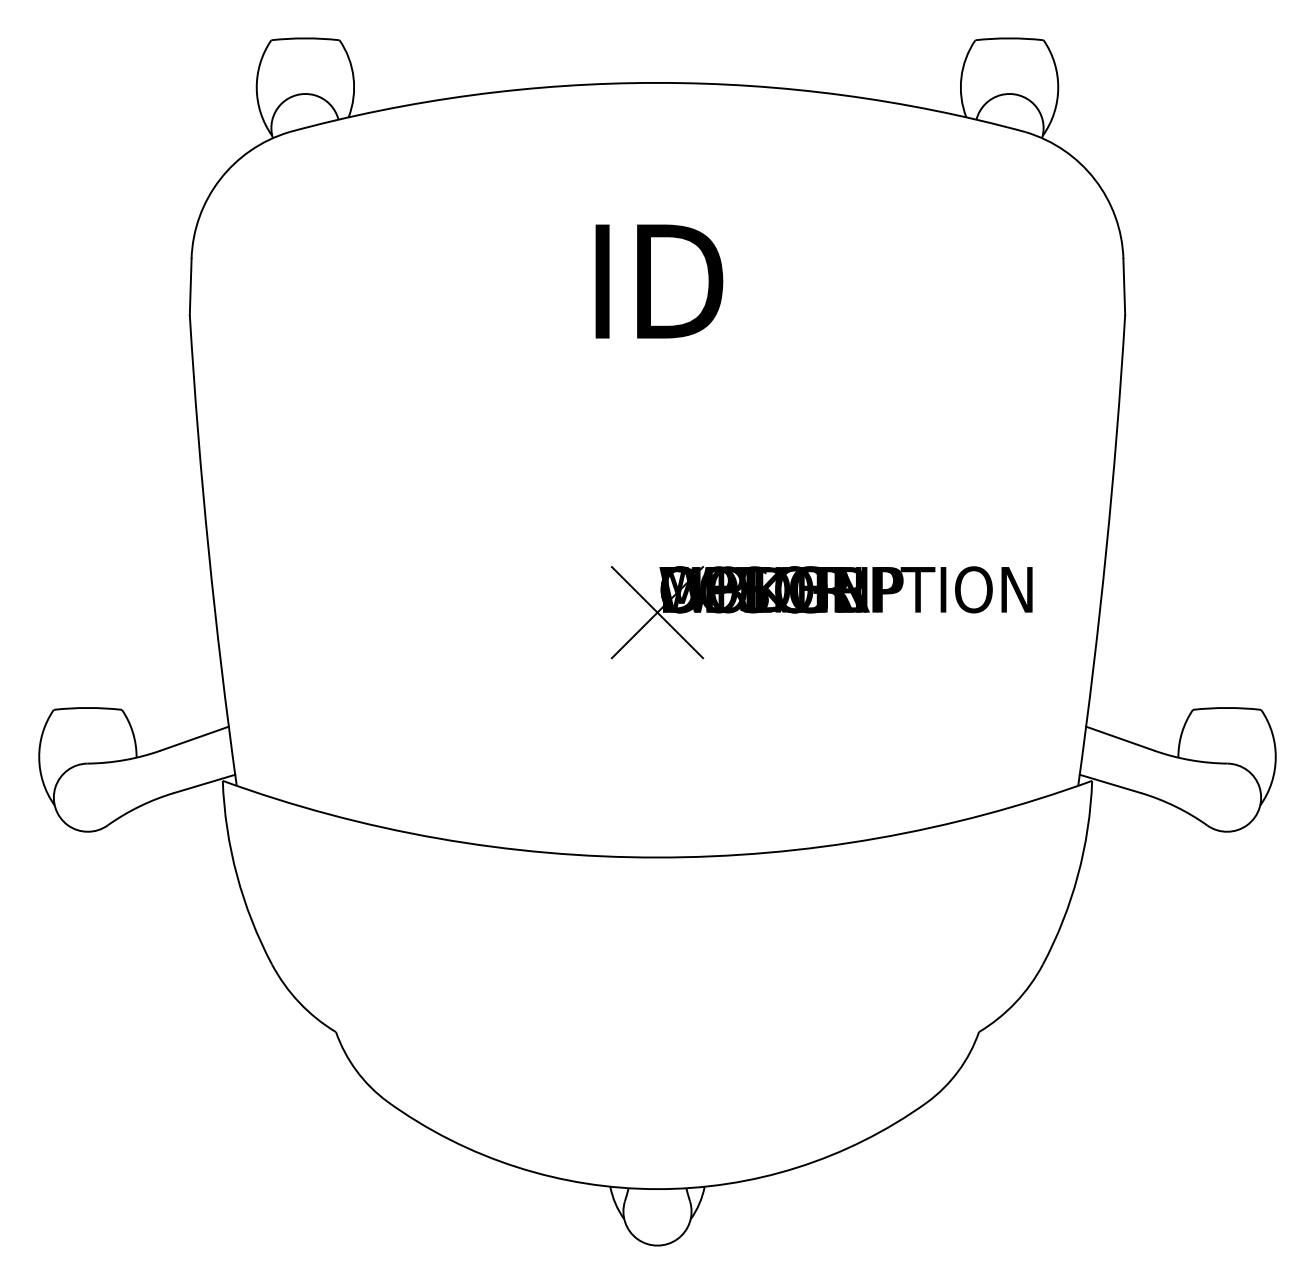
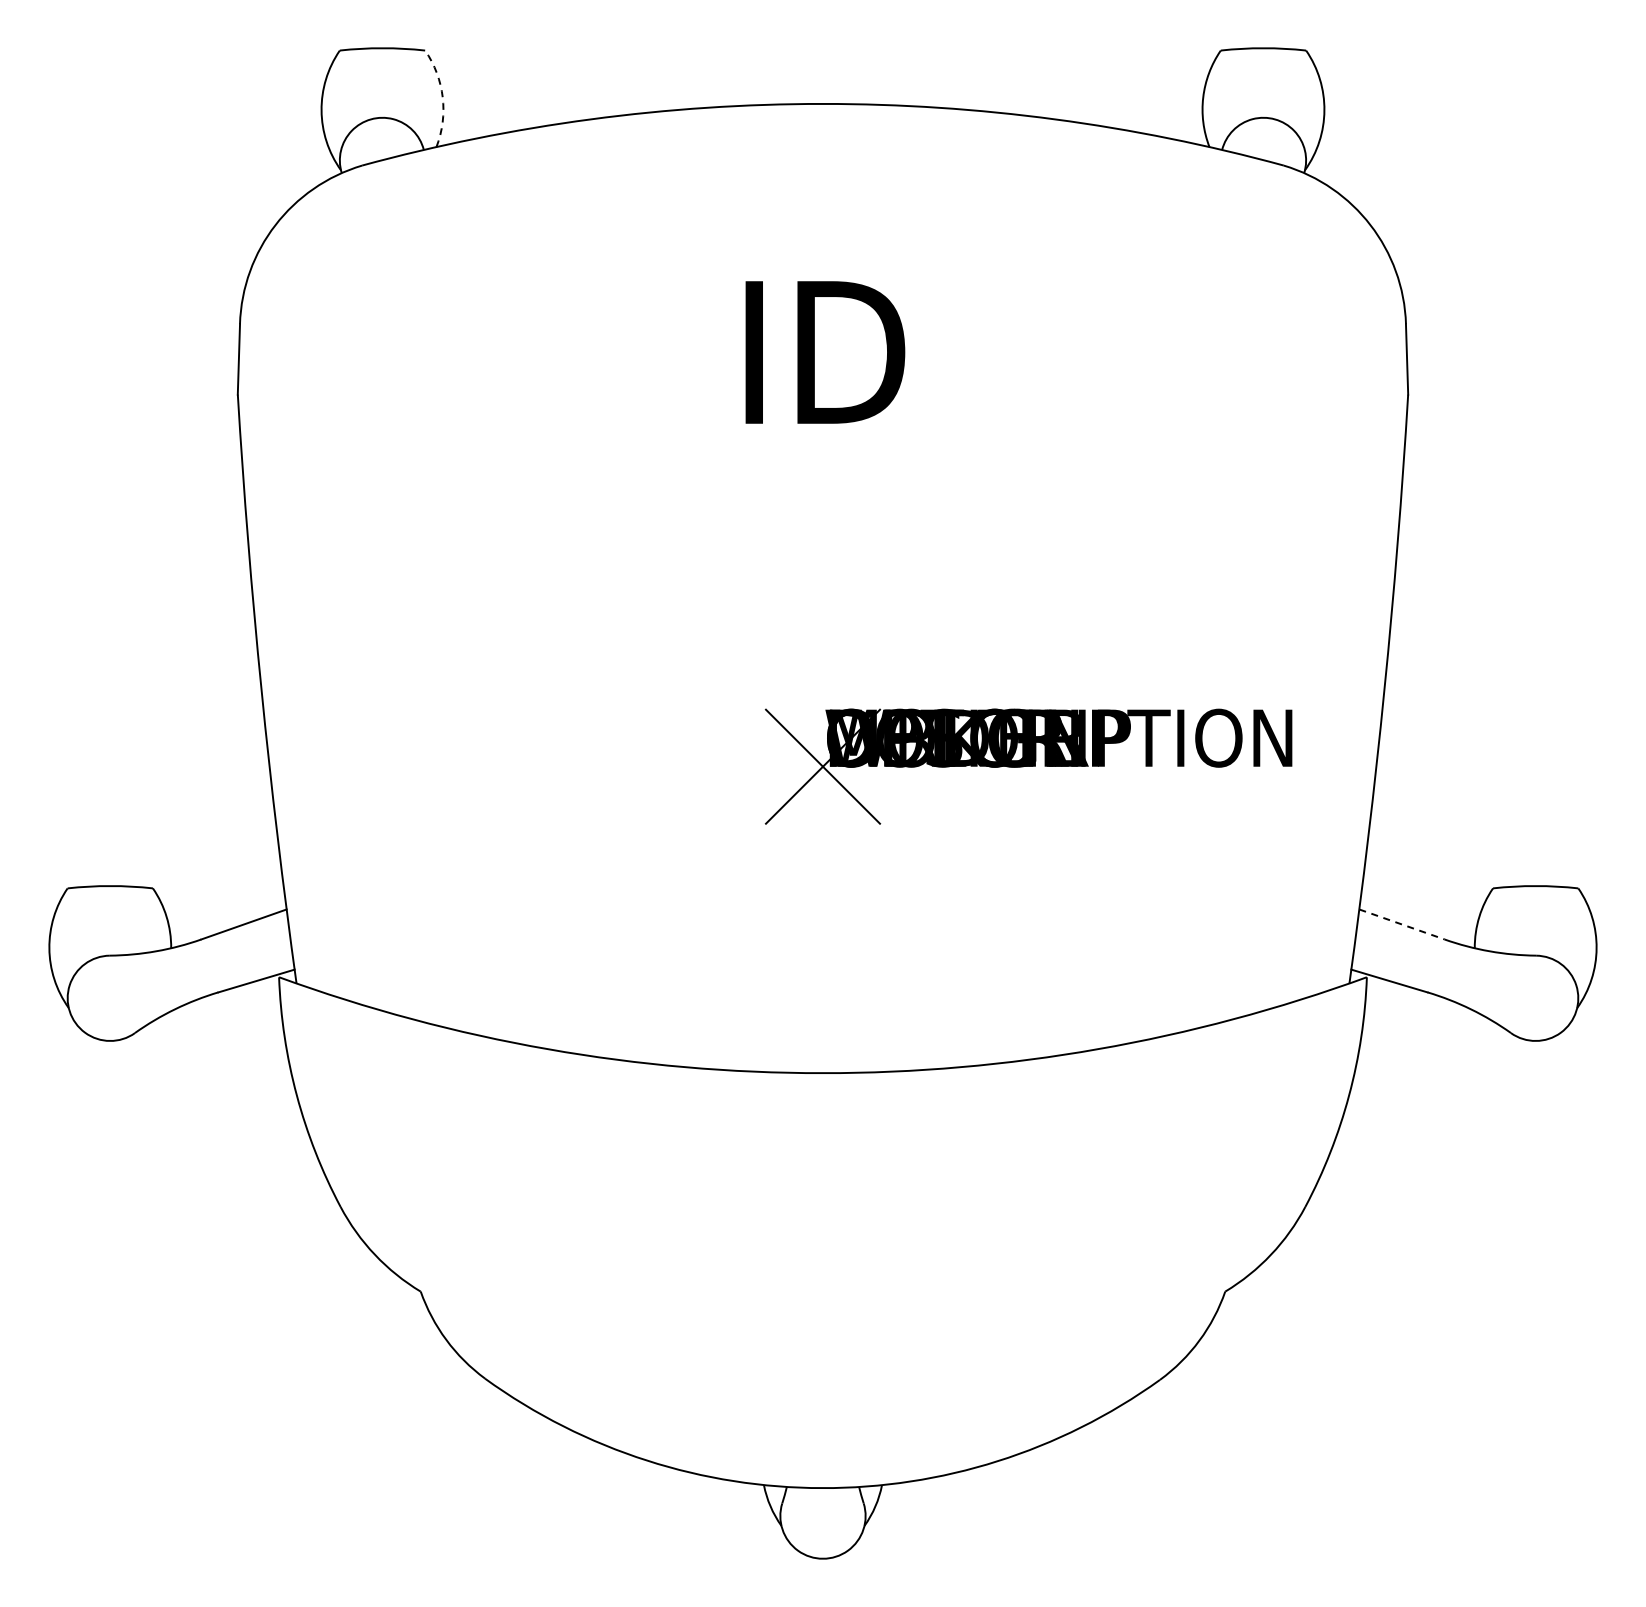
arc: (353, 77) -> (442, 97), solid -> dashed
line: (1120, 738) -> (1402, 924), solid -> dashed

